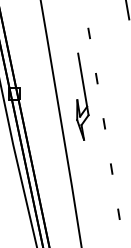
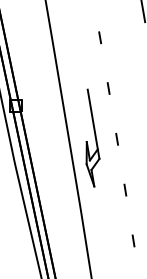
part: (82, 96) -> (92, 137), moved

